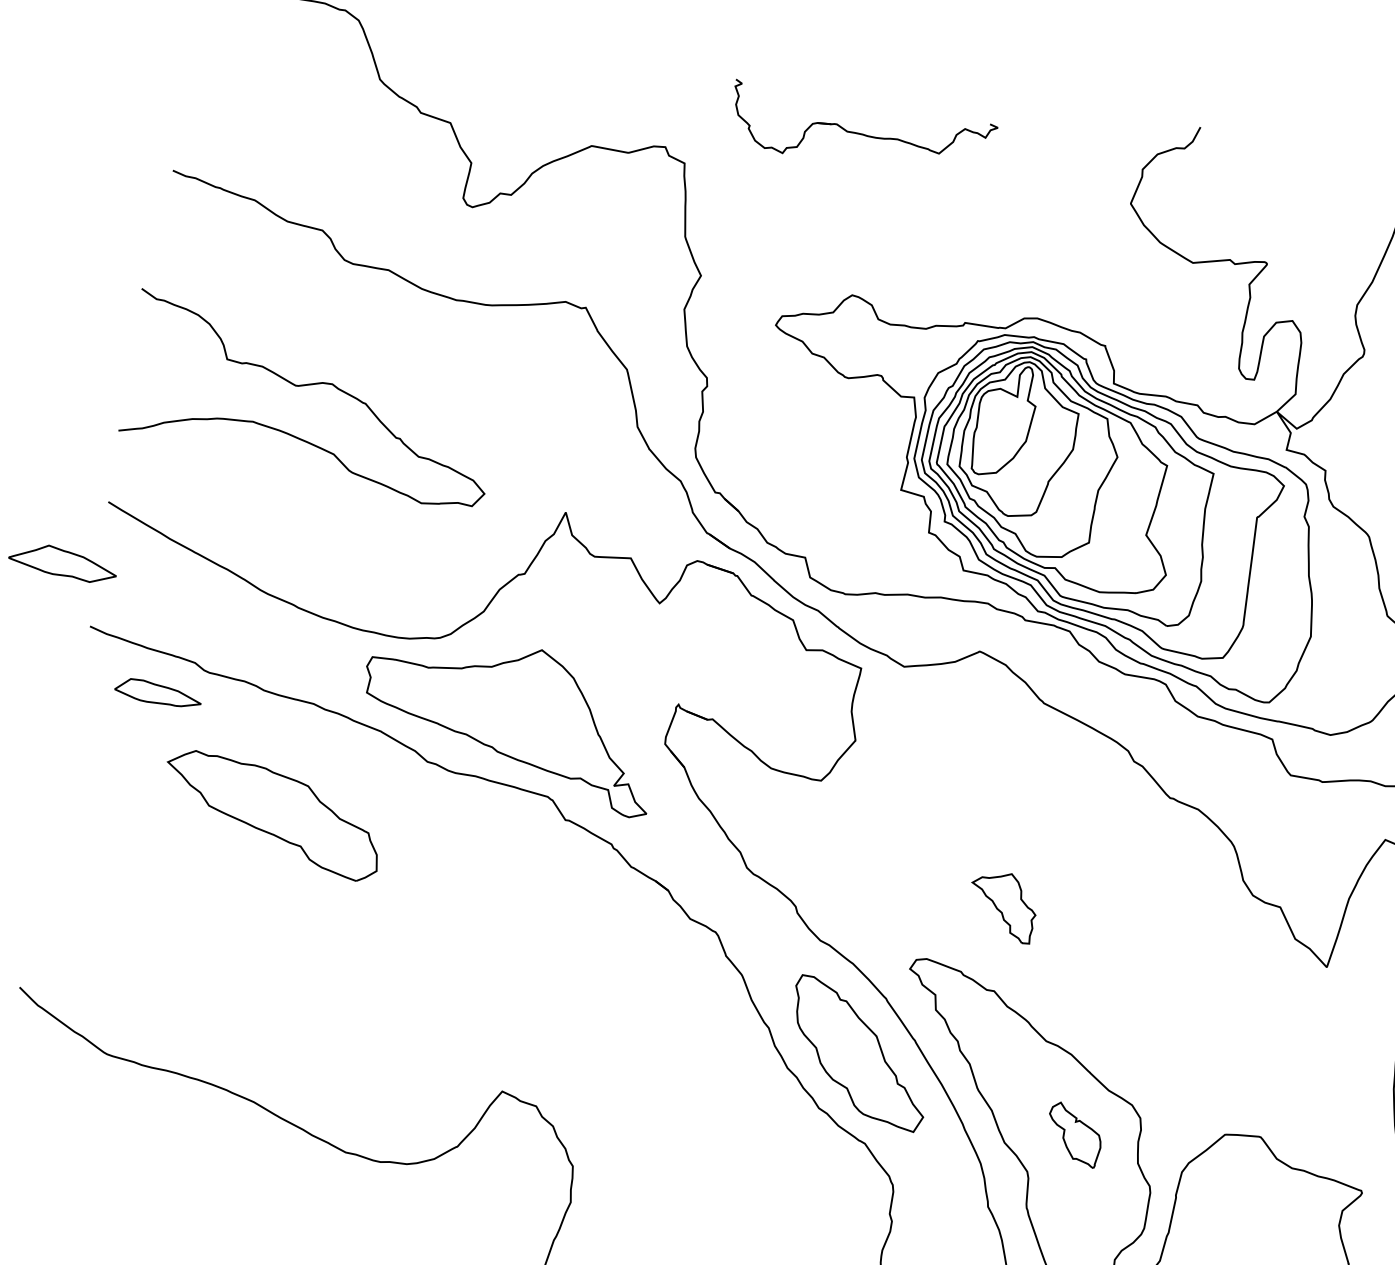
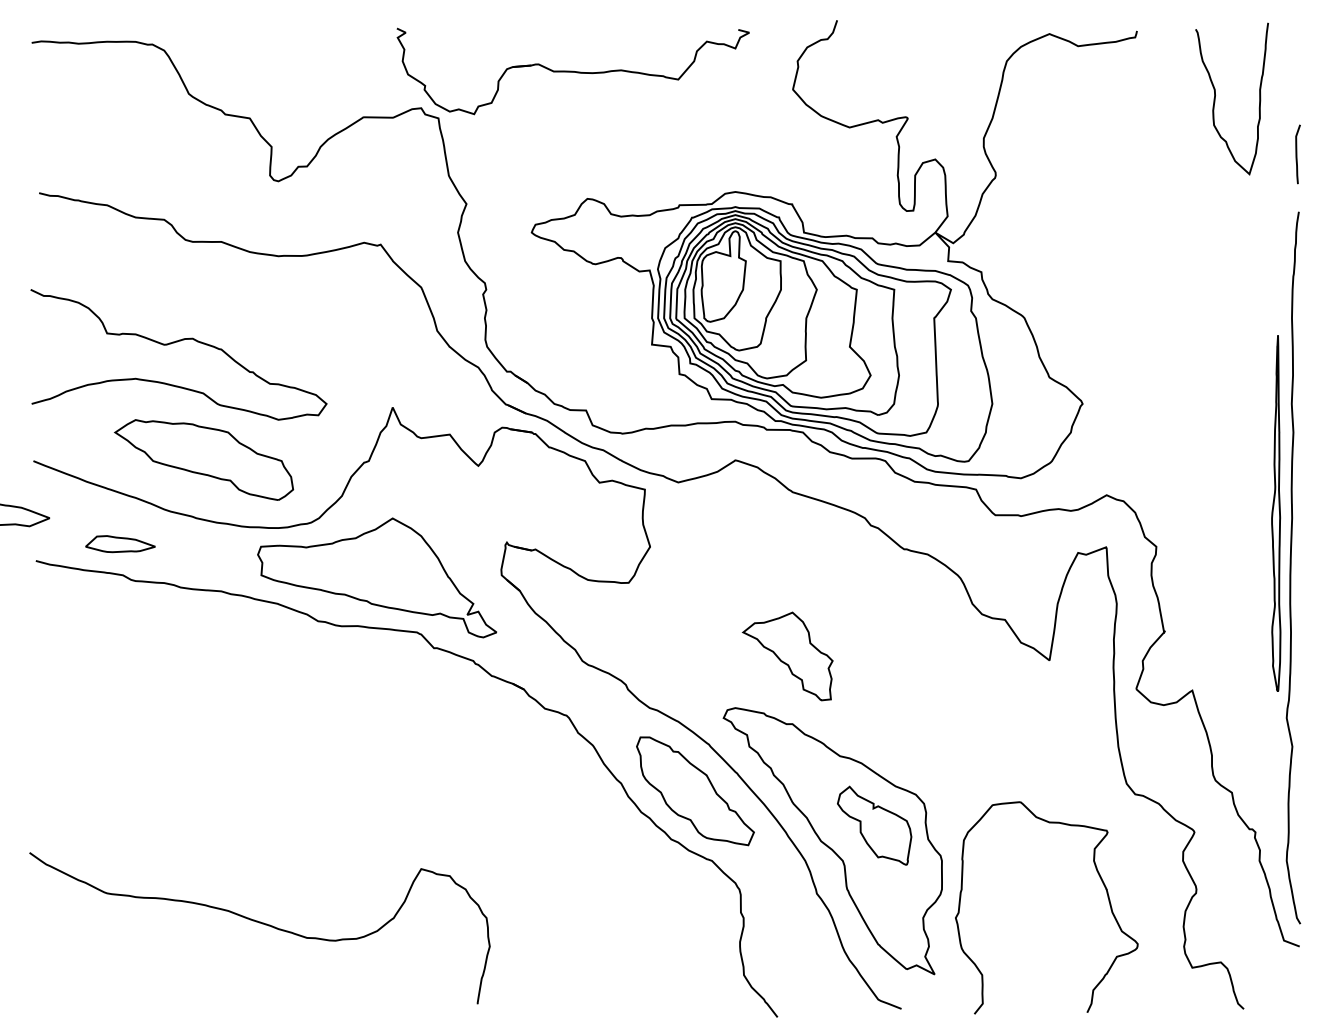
part: (860, 133) -> (572, 71), size x1.67
part: (158, 693) -> (120, 544), moved
part: (273, 814) -> (204, 459), moved
part: (1002, 906) -> (787, 656), size x1.67
part: (1074, 1134) -> (874, 825), size x1.67

